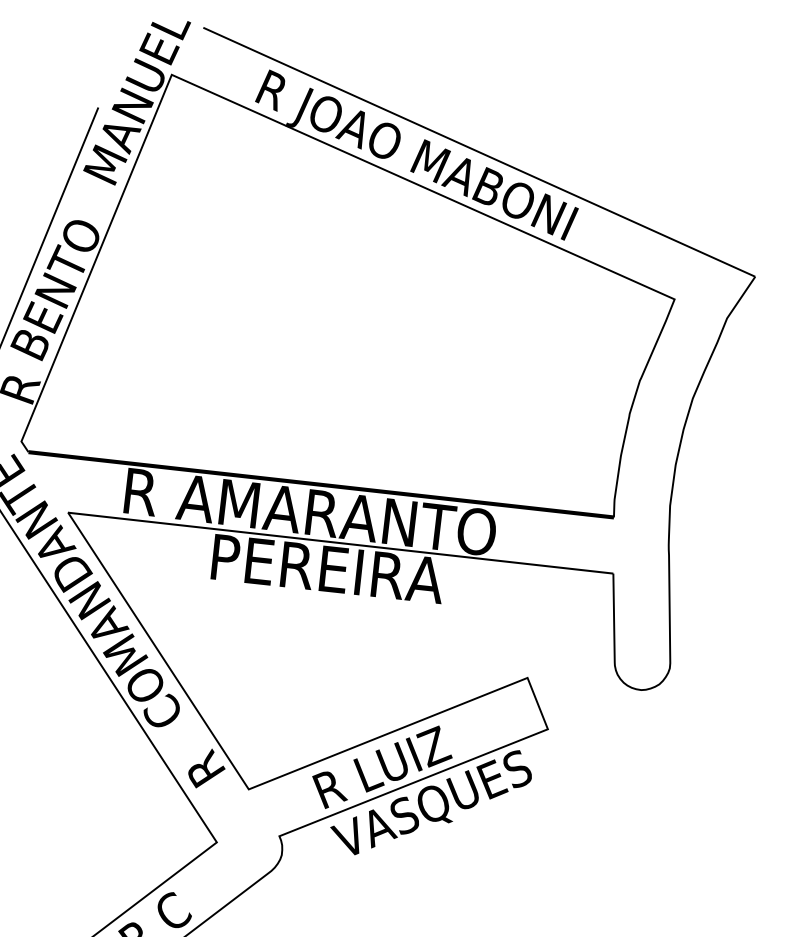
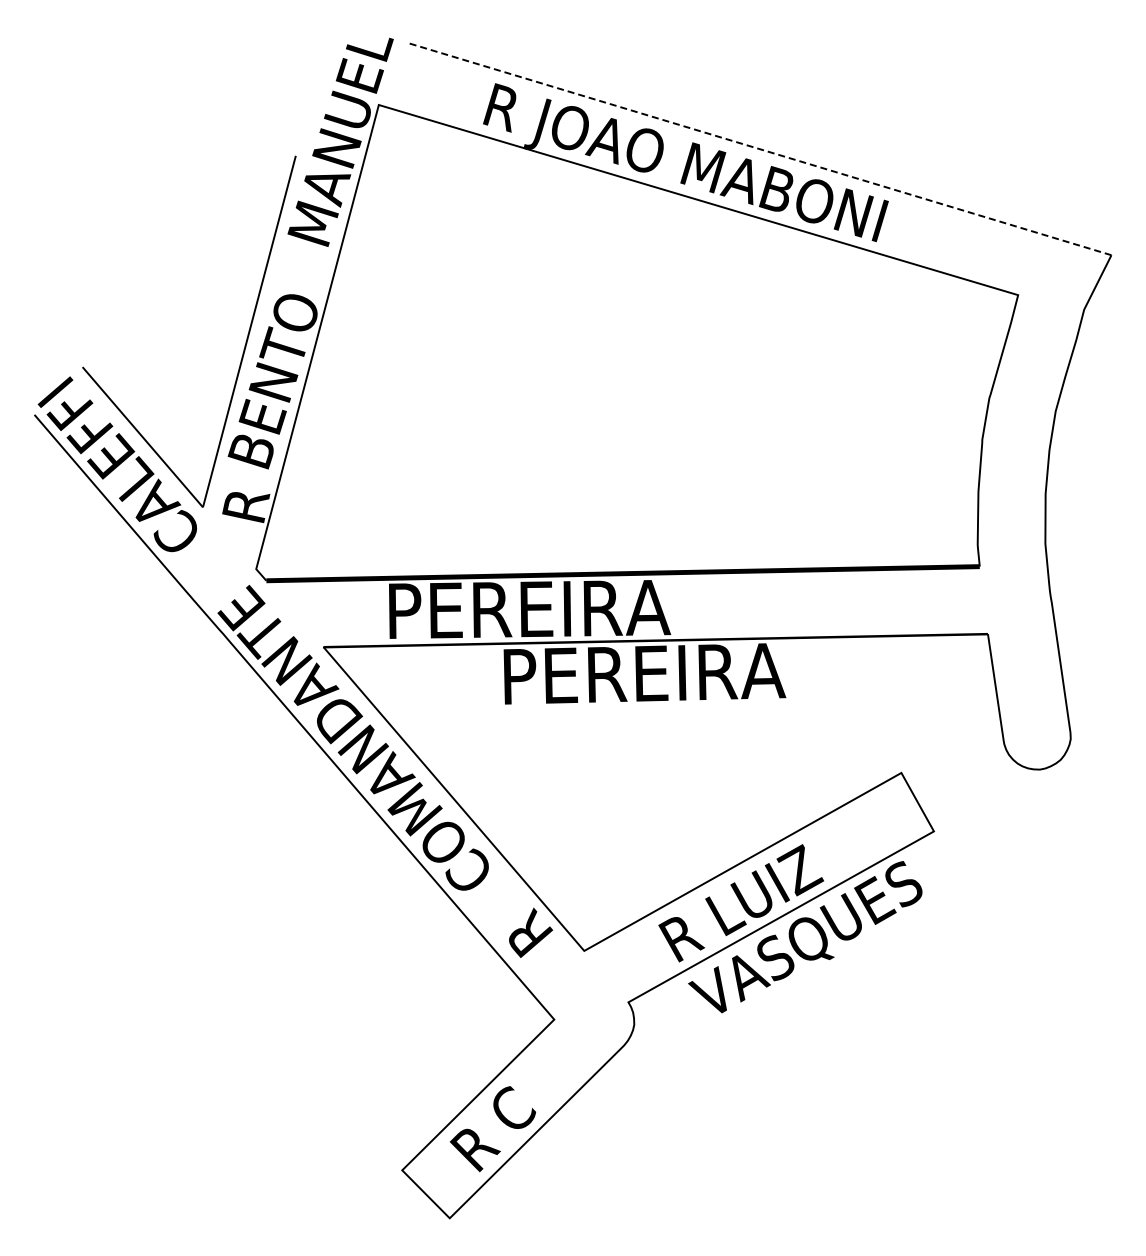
line: (479, 152) -> (760, 149), solid -> dashed
text: (313, 511) -> (618, 607), R AMARANTO -> PEREIRA

